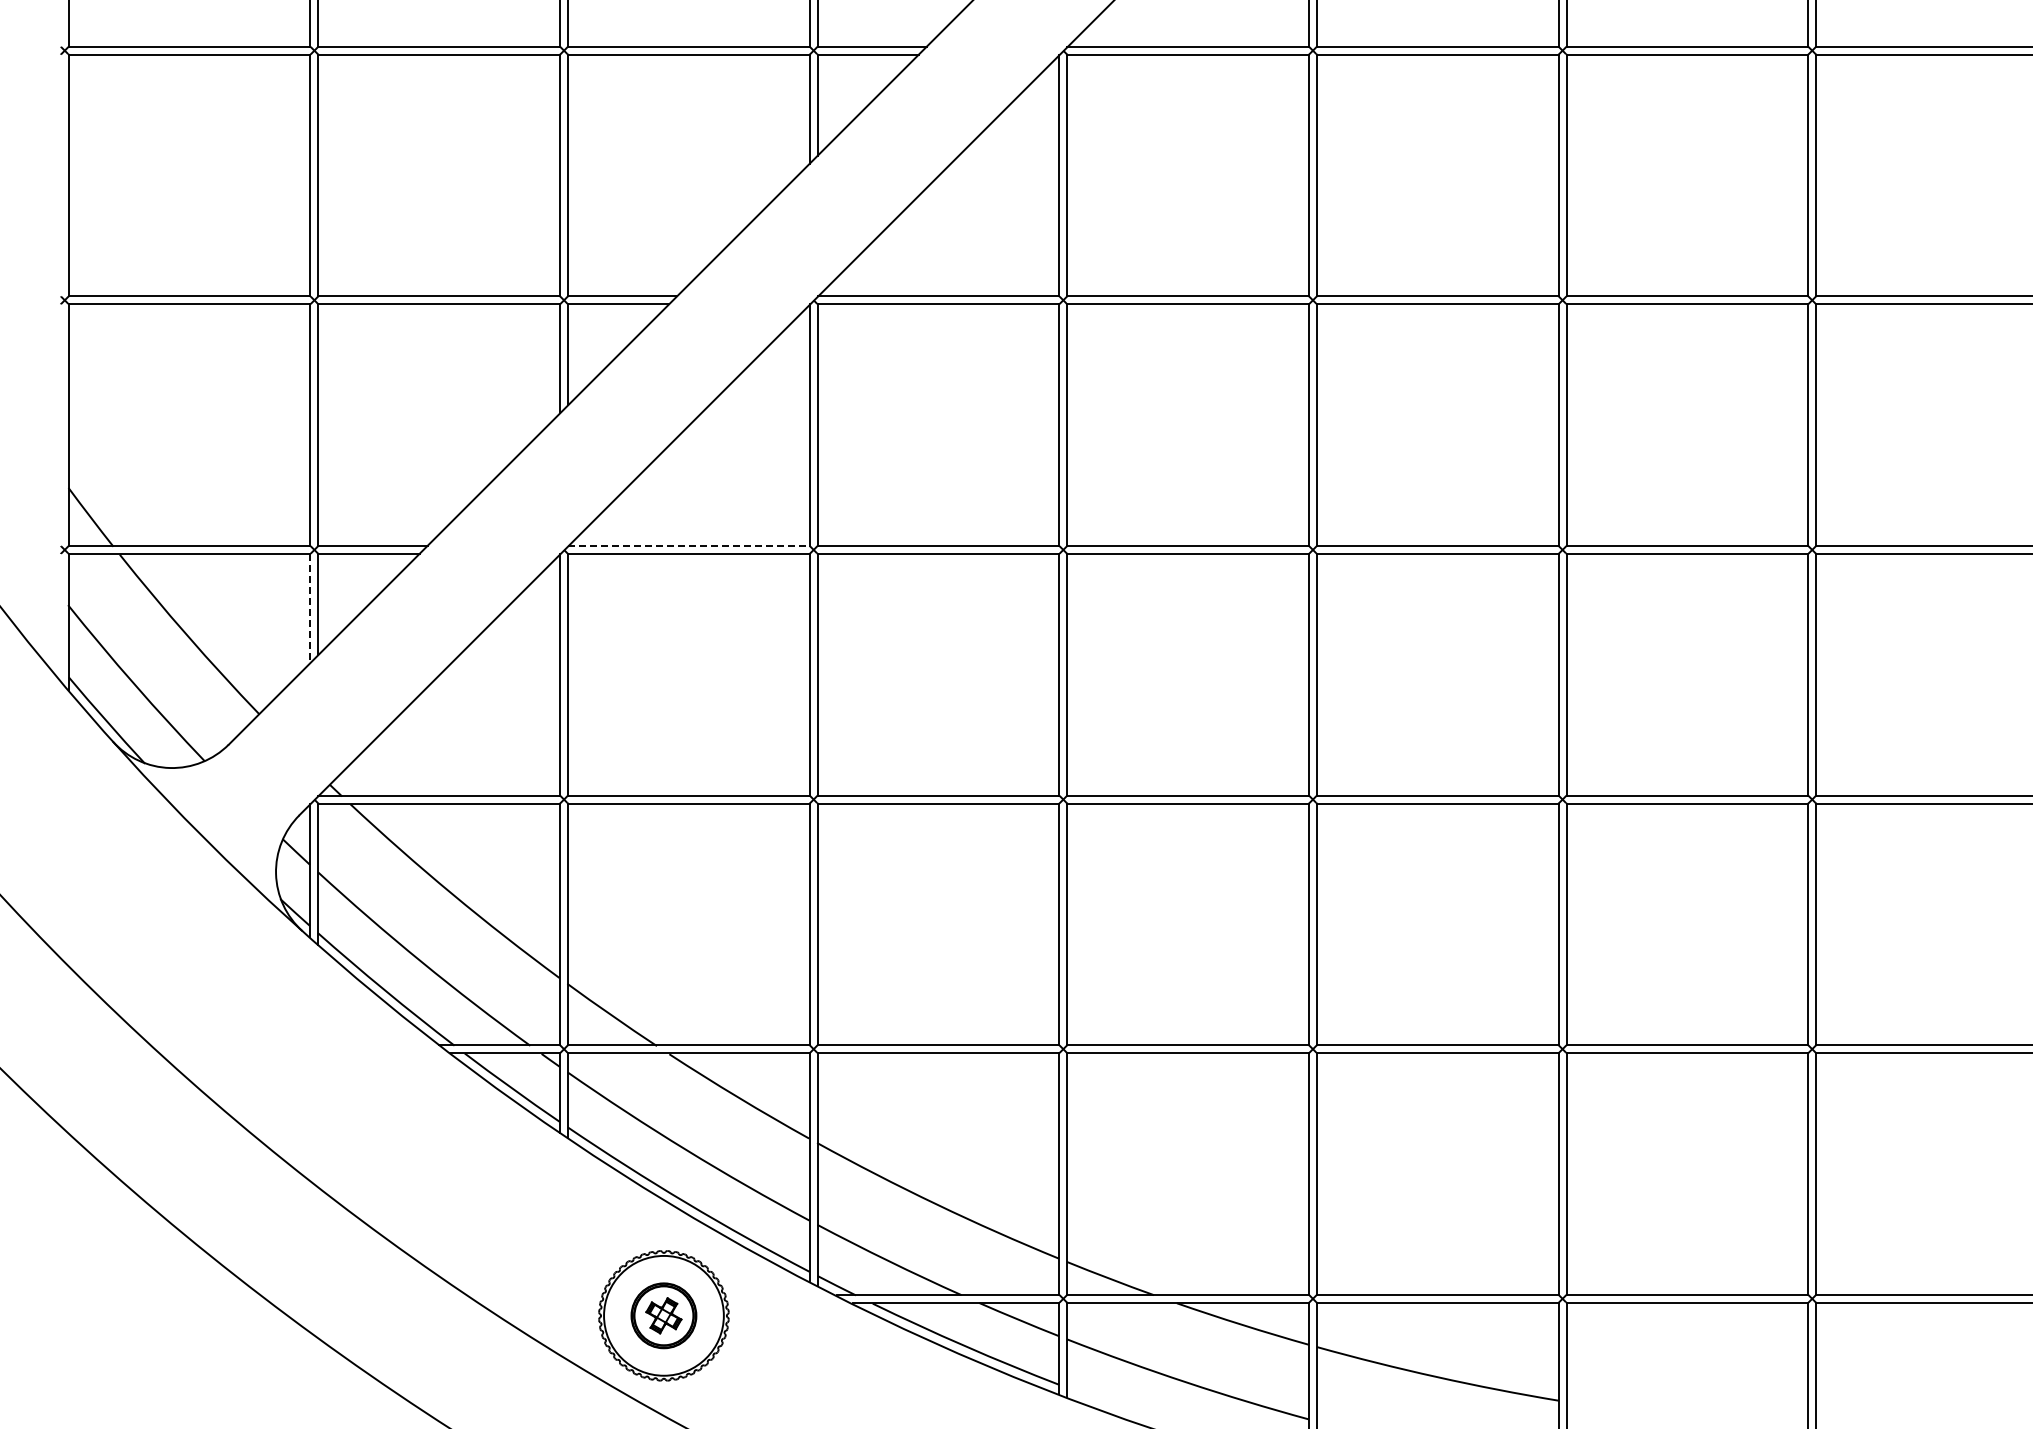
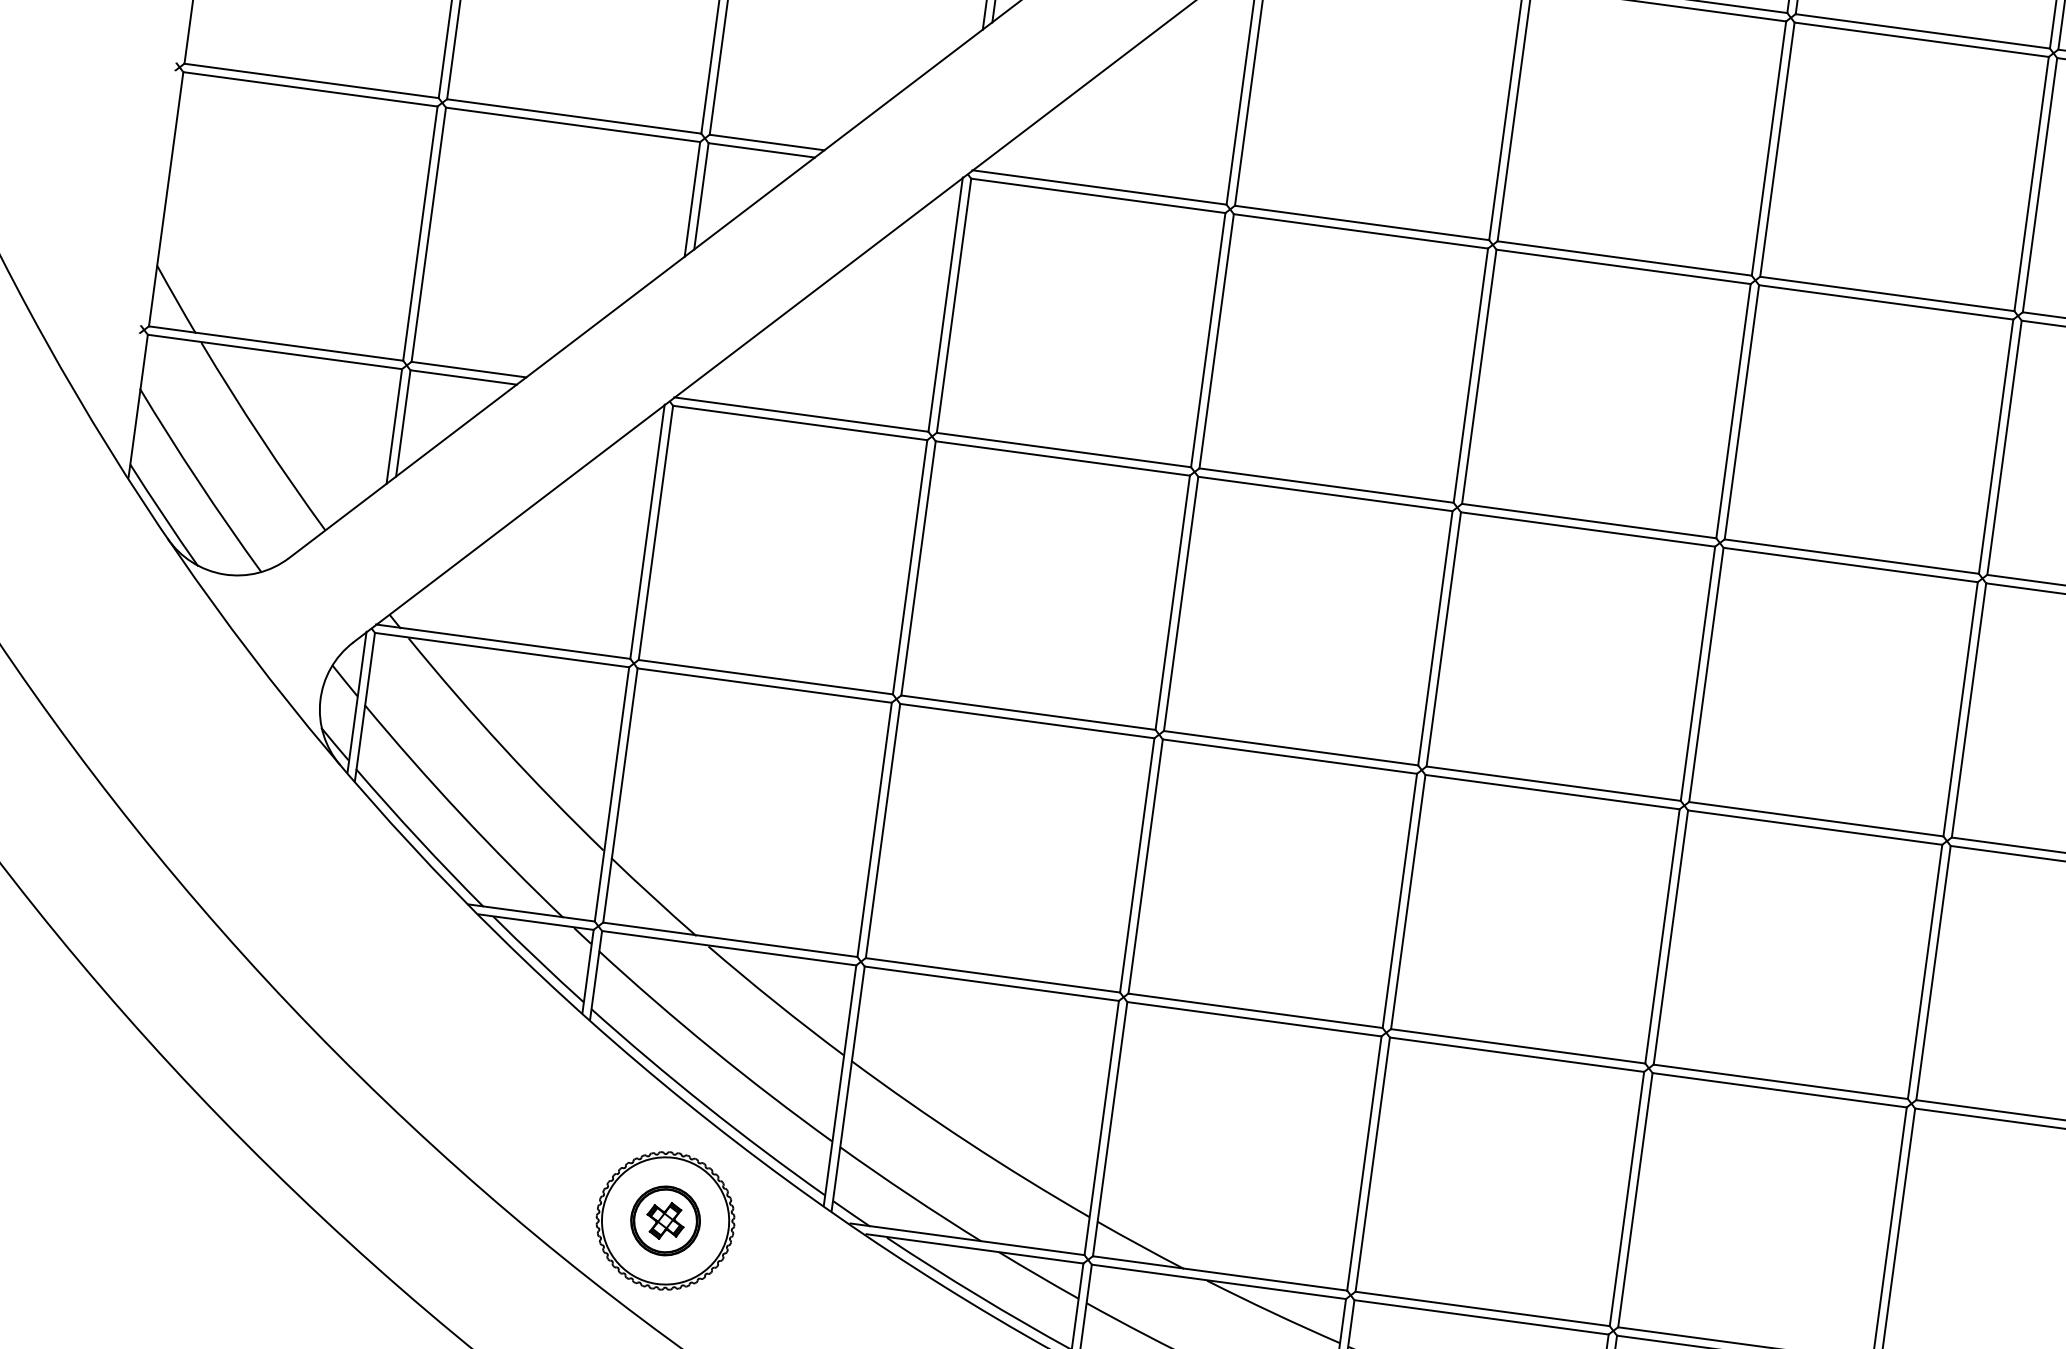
line: (688, 545) -> (800, 414), dashed -> solid
line: (310, 608) -> (394, 426), dashed -> solid

